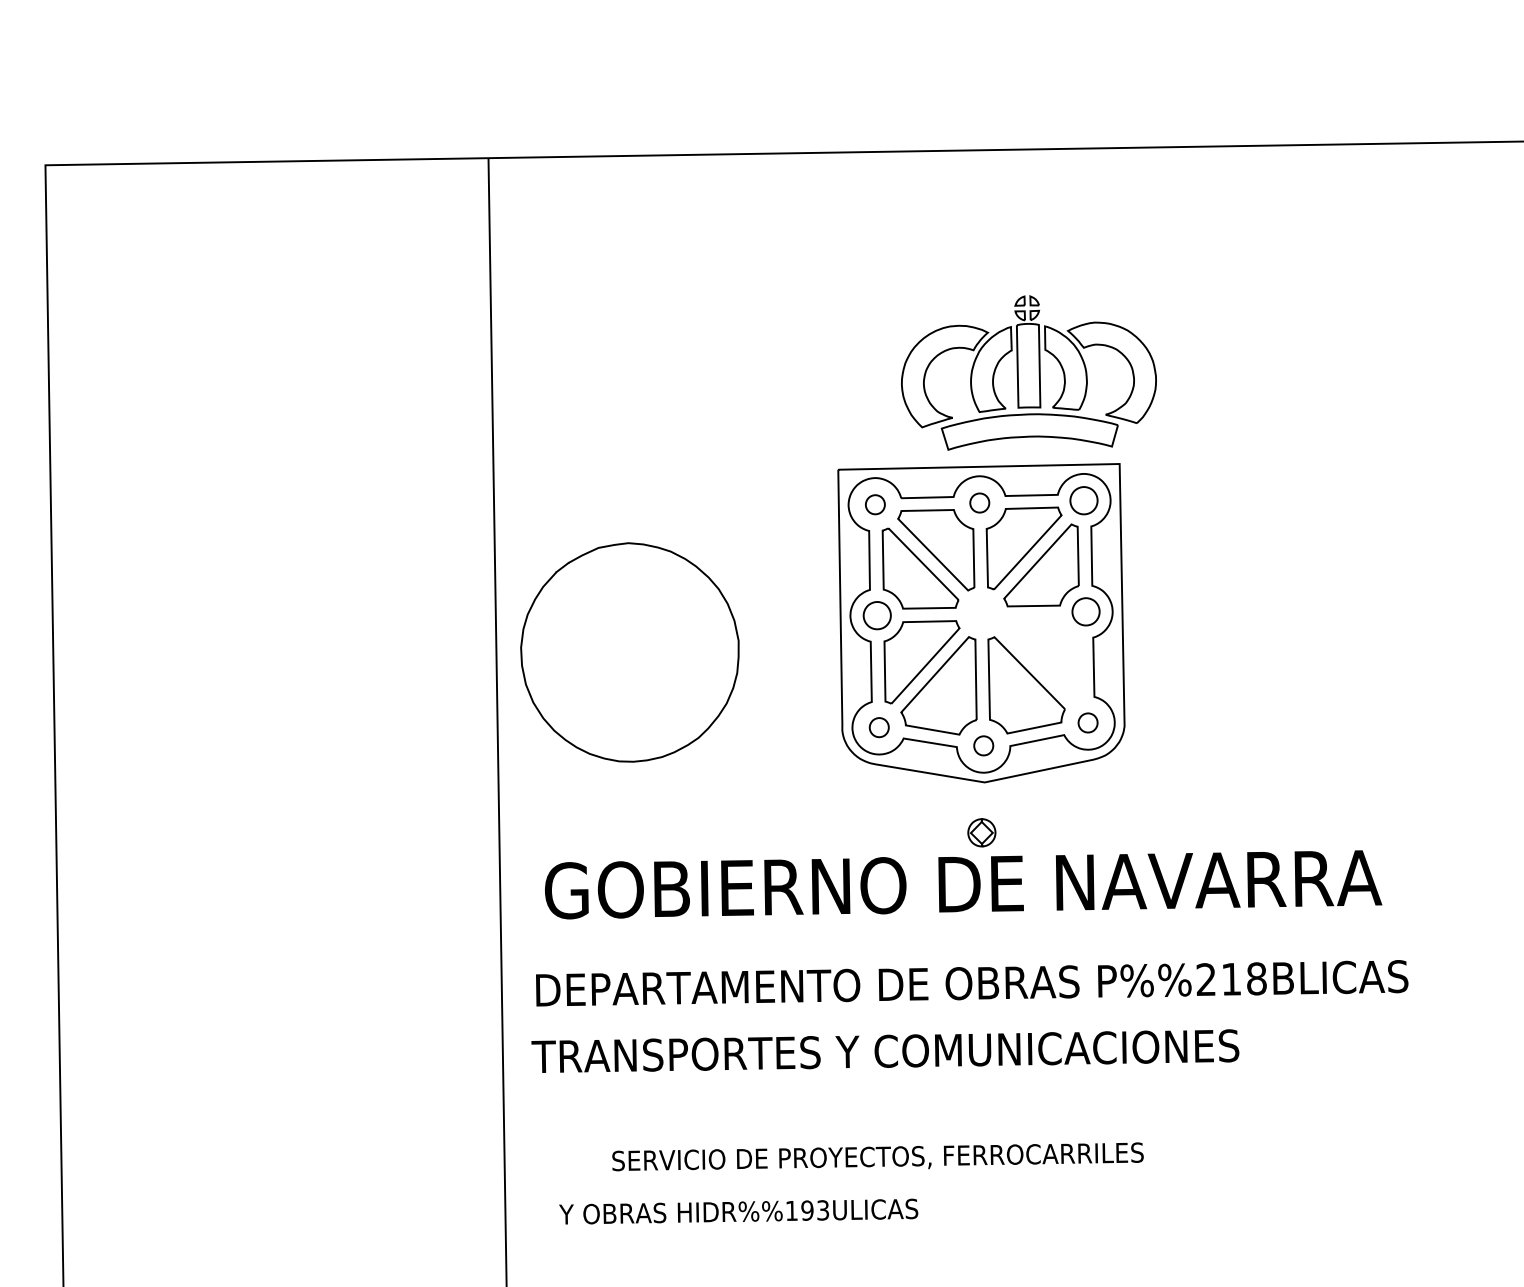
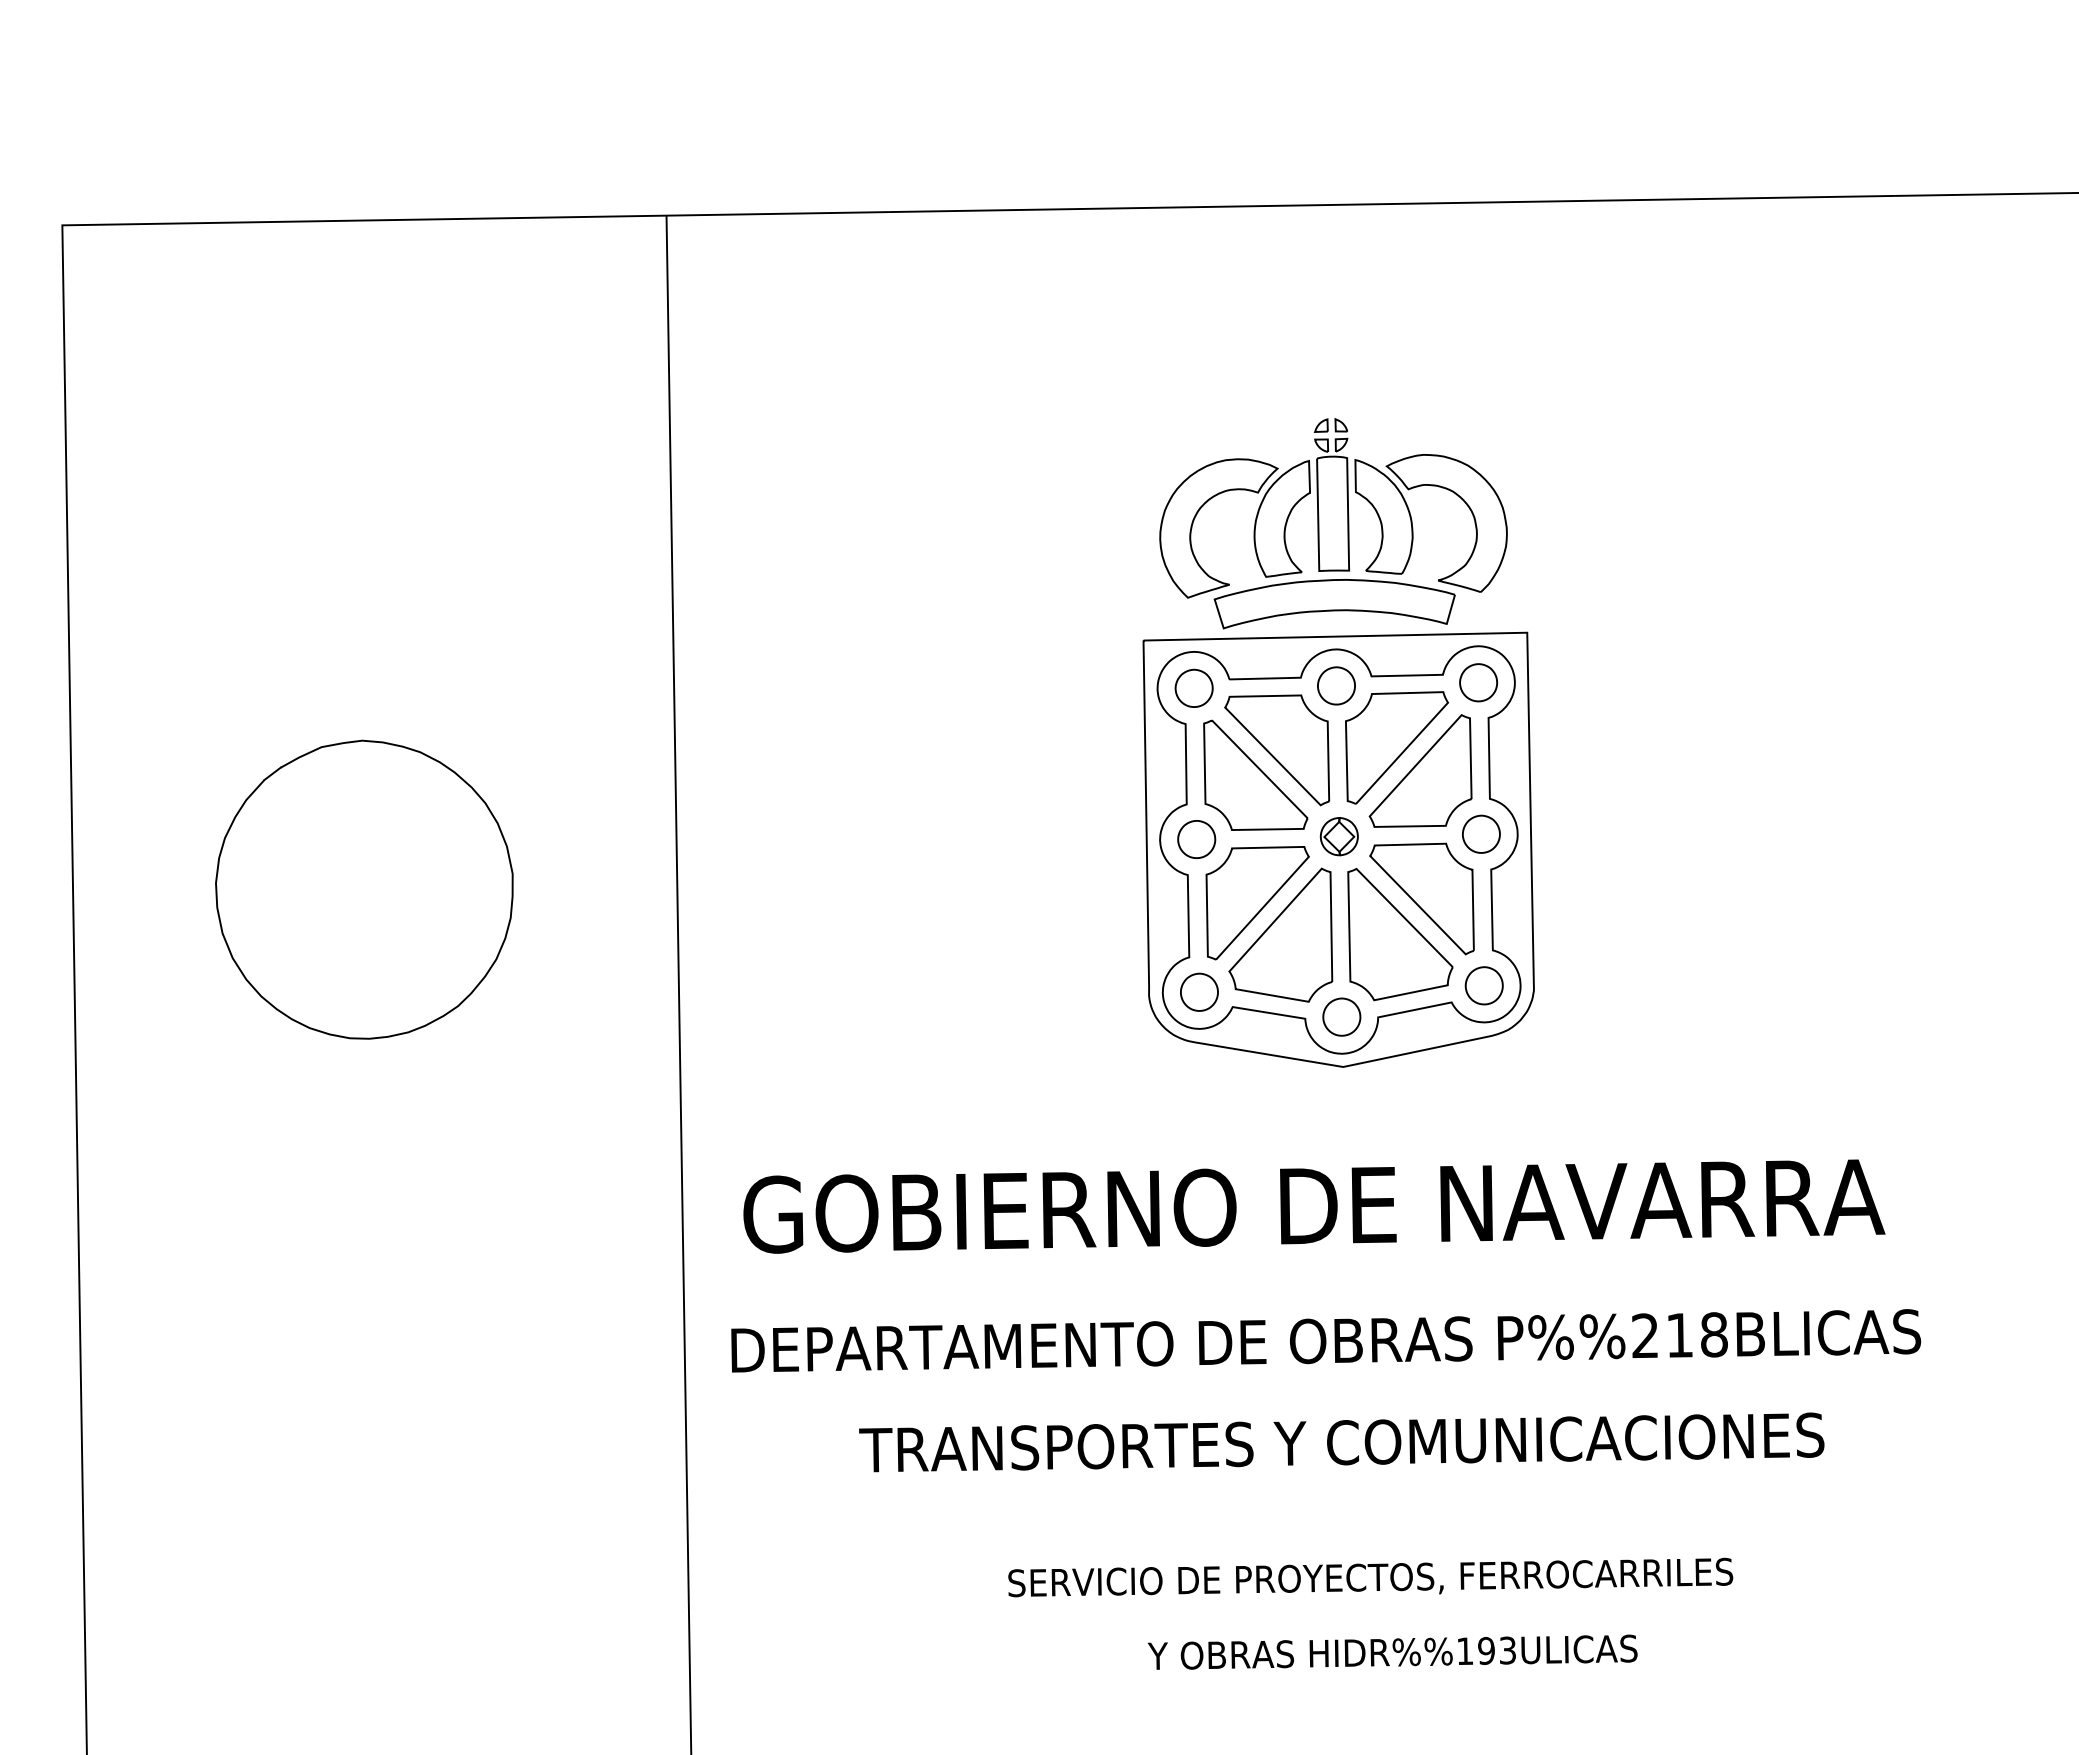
part: (1028, 372) -> (1333, 523), moved
part: (979, 502) -> (1336, 685), size x1.43
part: (874, 504) -> (1193, 687), size x1.43
part: (630, 652) -> (364, 889), moved
part: (1042, 658) -> (1421, 898), added
part: (1087, 722) -> (1483, 985), size x1.43
part: (879, 727) -> (1199, 991), size x1.43
part: (983, 745) -> (1341, 1016), size x1.43
part: (981, 832) -> (1338, 836), moved
text: (885, 1051) -> (1341, 1442), moved
text: (877, 1156) -> (1370, 1577), moved
text: (738, 1211) -> (1392, 1651), moved

